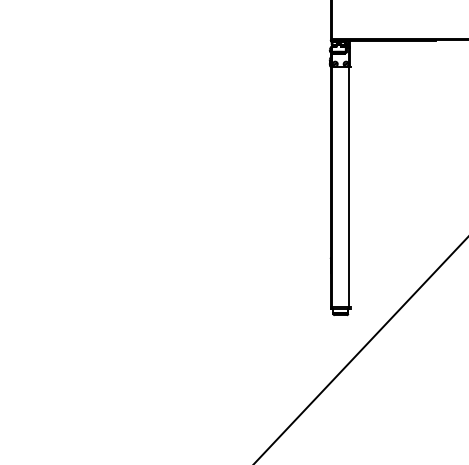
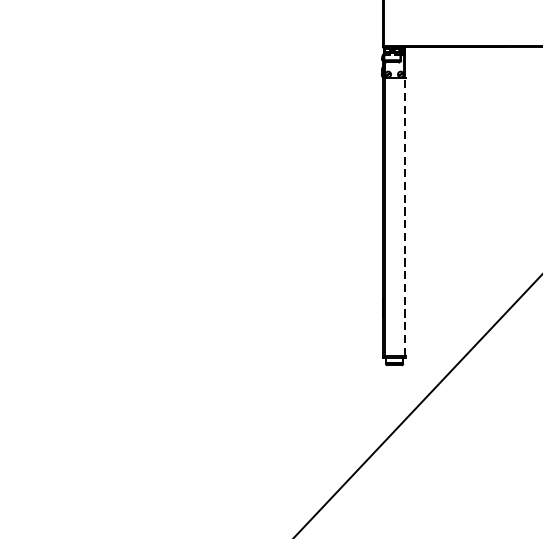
line: (349, 186) -> (404, 216), solid -> dashed

